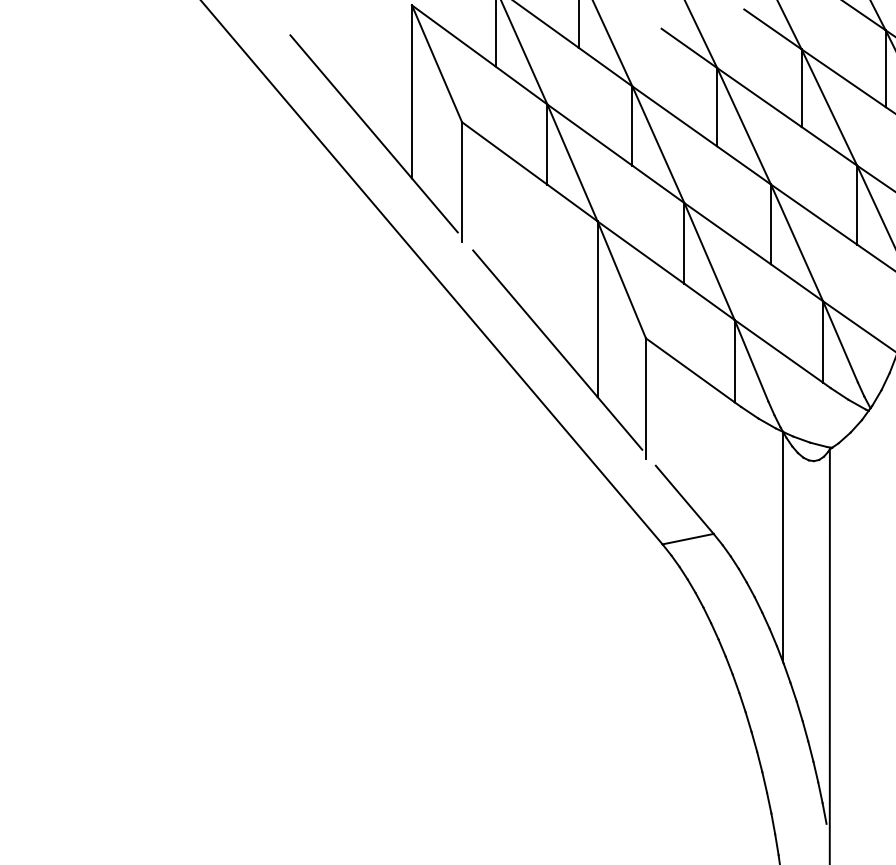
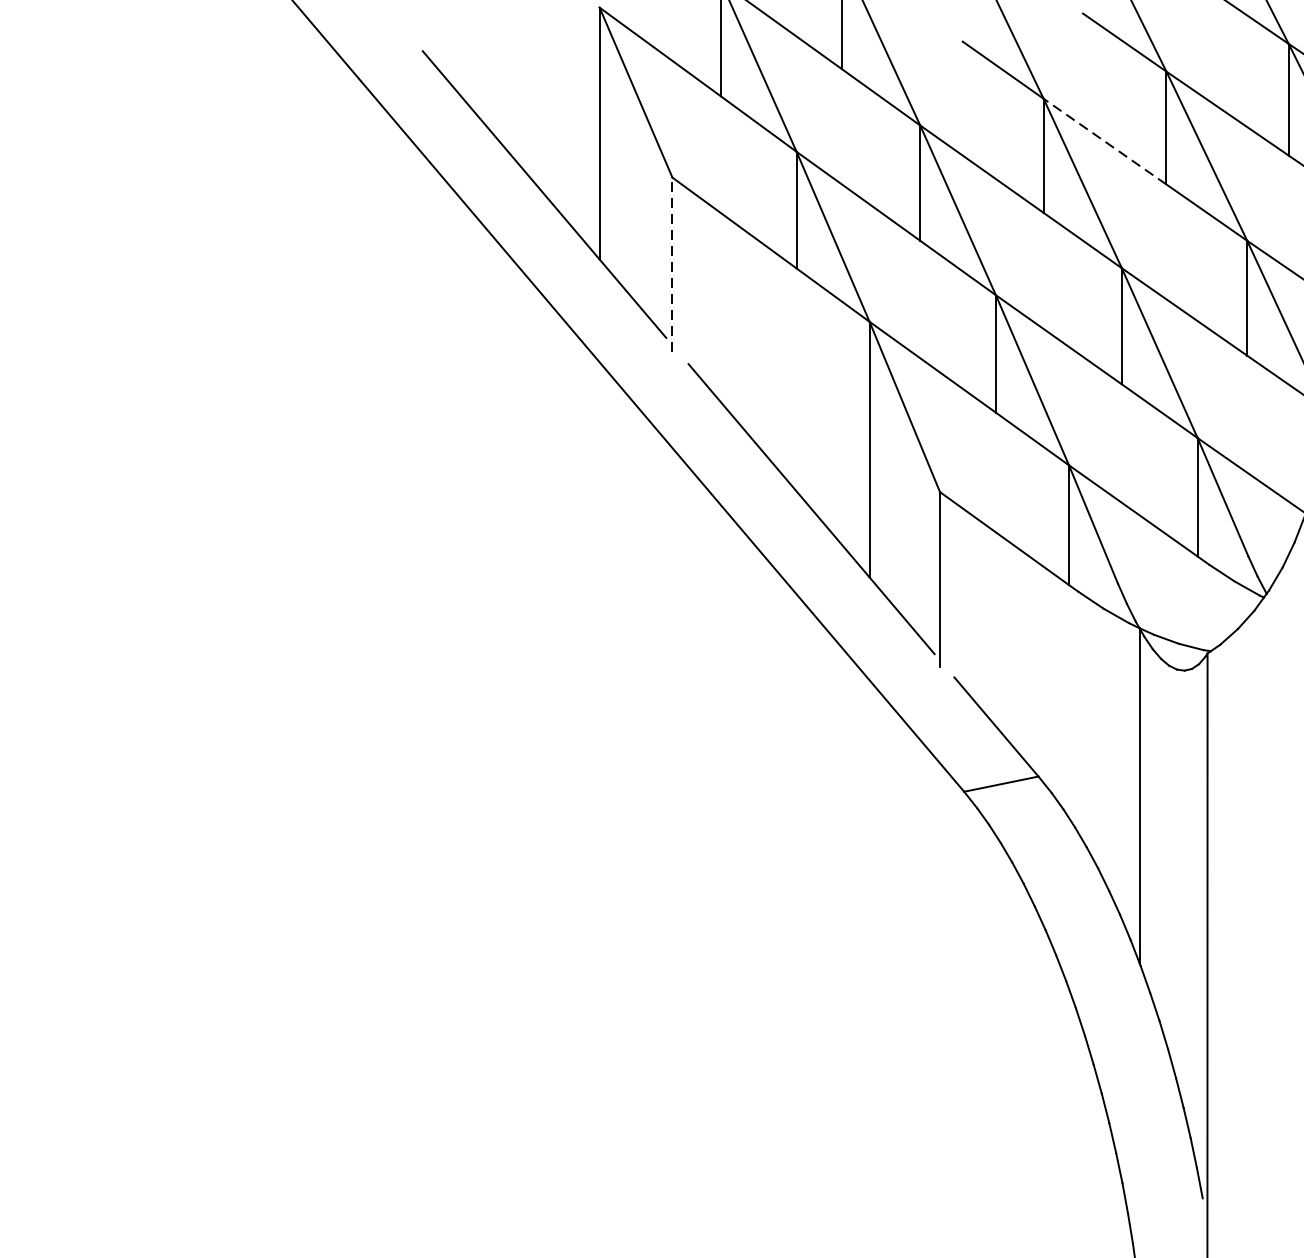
line: (758, 97) -> (1103, 141), solid -> dashed
line: (462, 181) -> (673, 263), solid -> dashed

